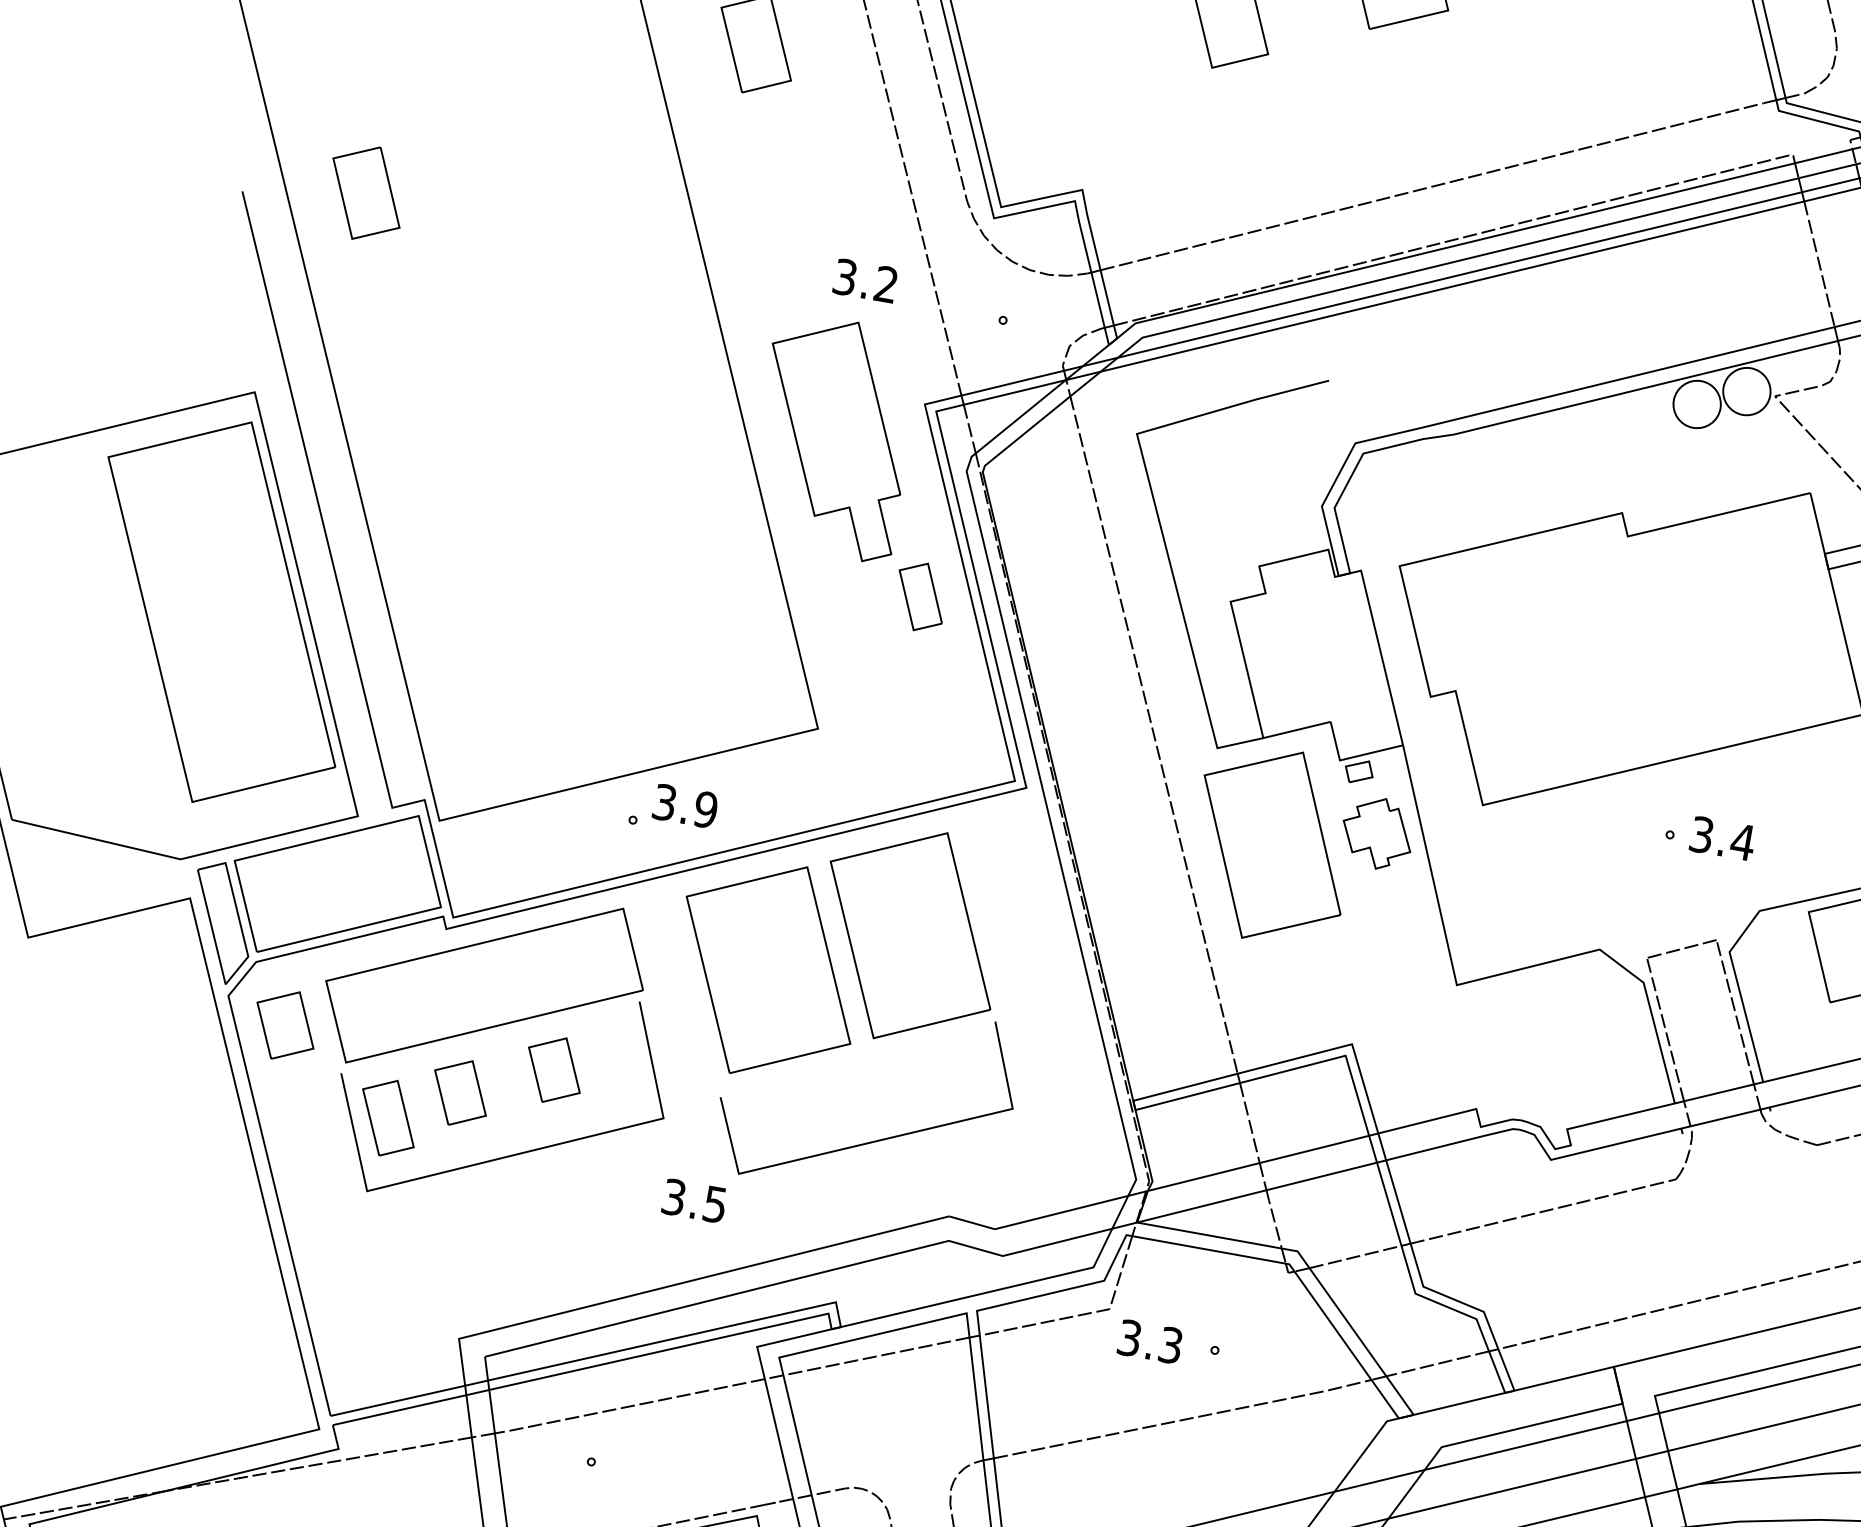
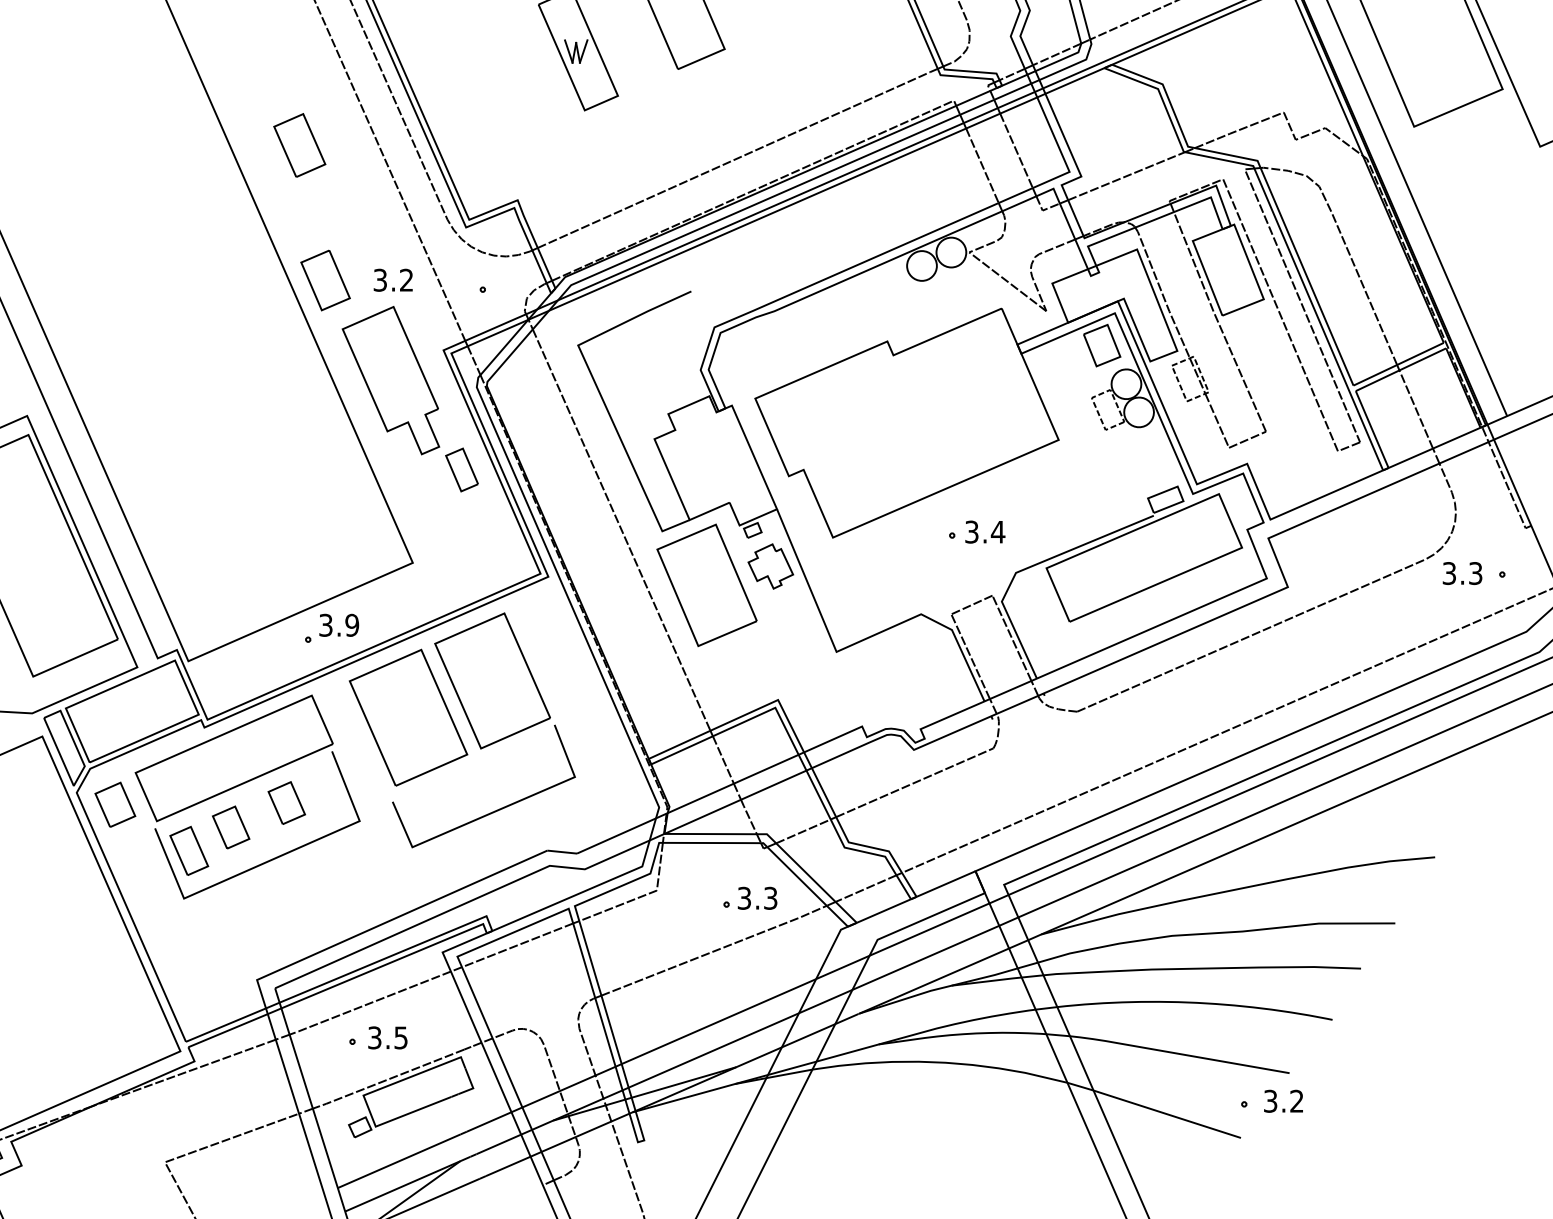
part: (366, 193) -> (325, 280), moved
text: (693, 1200) -> (387, 1037), moved
text: (1150, 1340) -> (757, 897), moved

